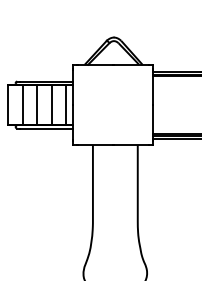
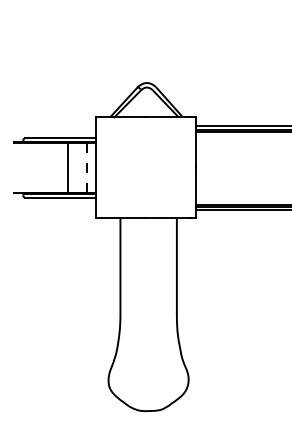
line: (8, 104) -> (14, 167), removed
line: (23, 104) -> (32, 167), removed
line: (37, 104) -> (50, 167), removed
line: (65, 105) -> (86, 168), solid -> dashed

